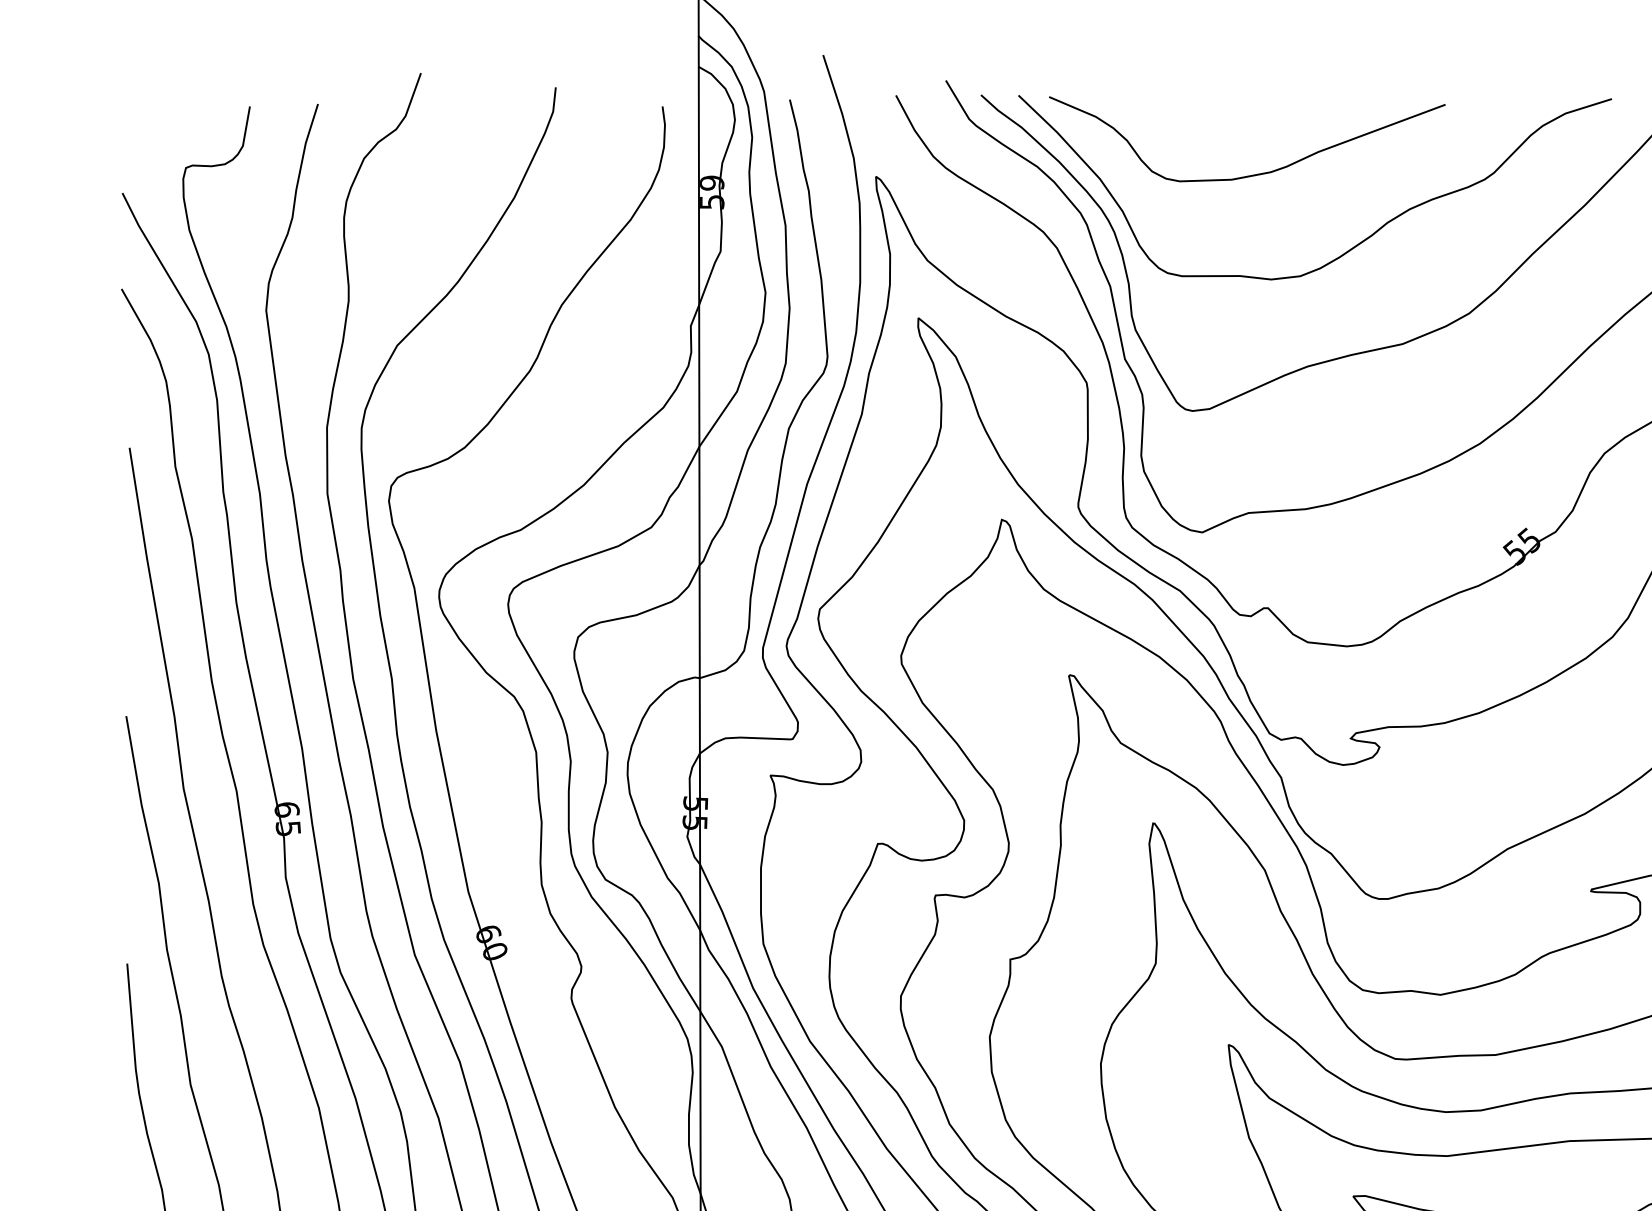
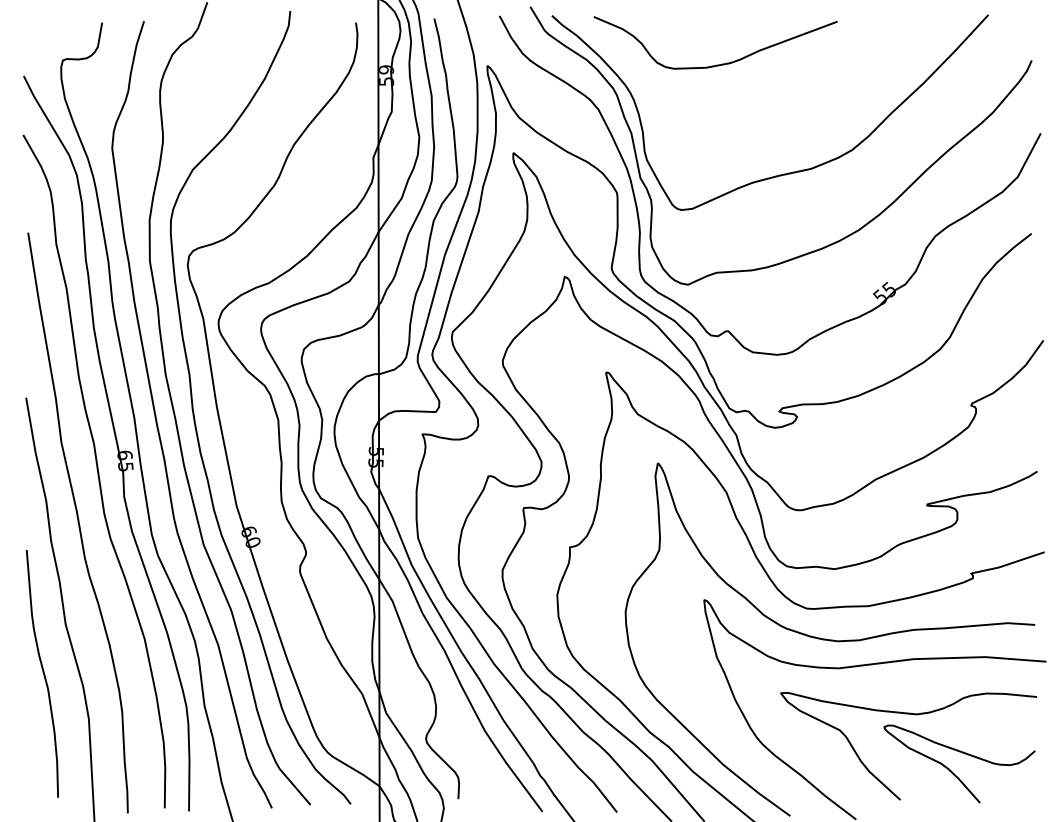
curve: (1352, 245) -> (780, 108), removed

